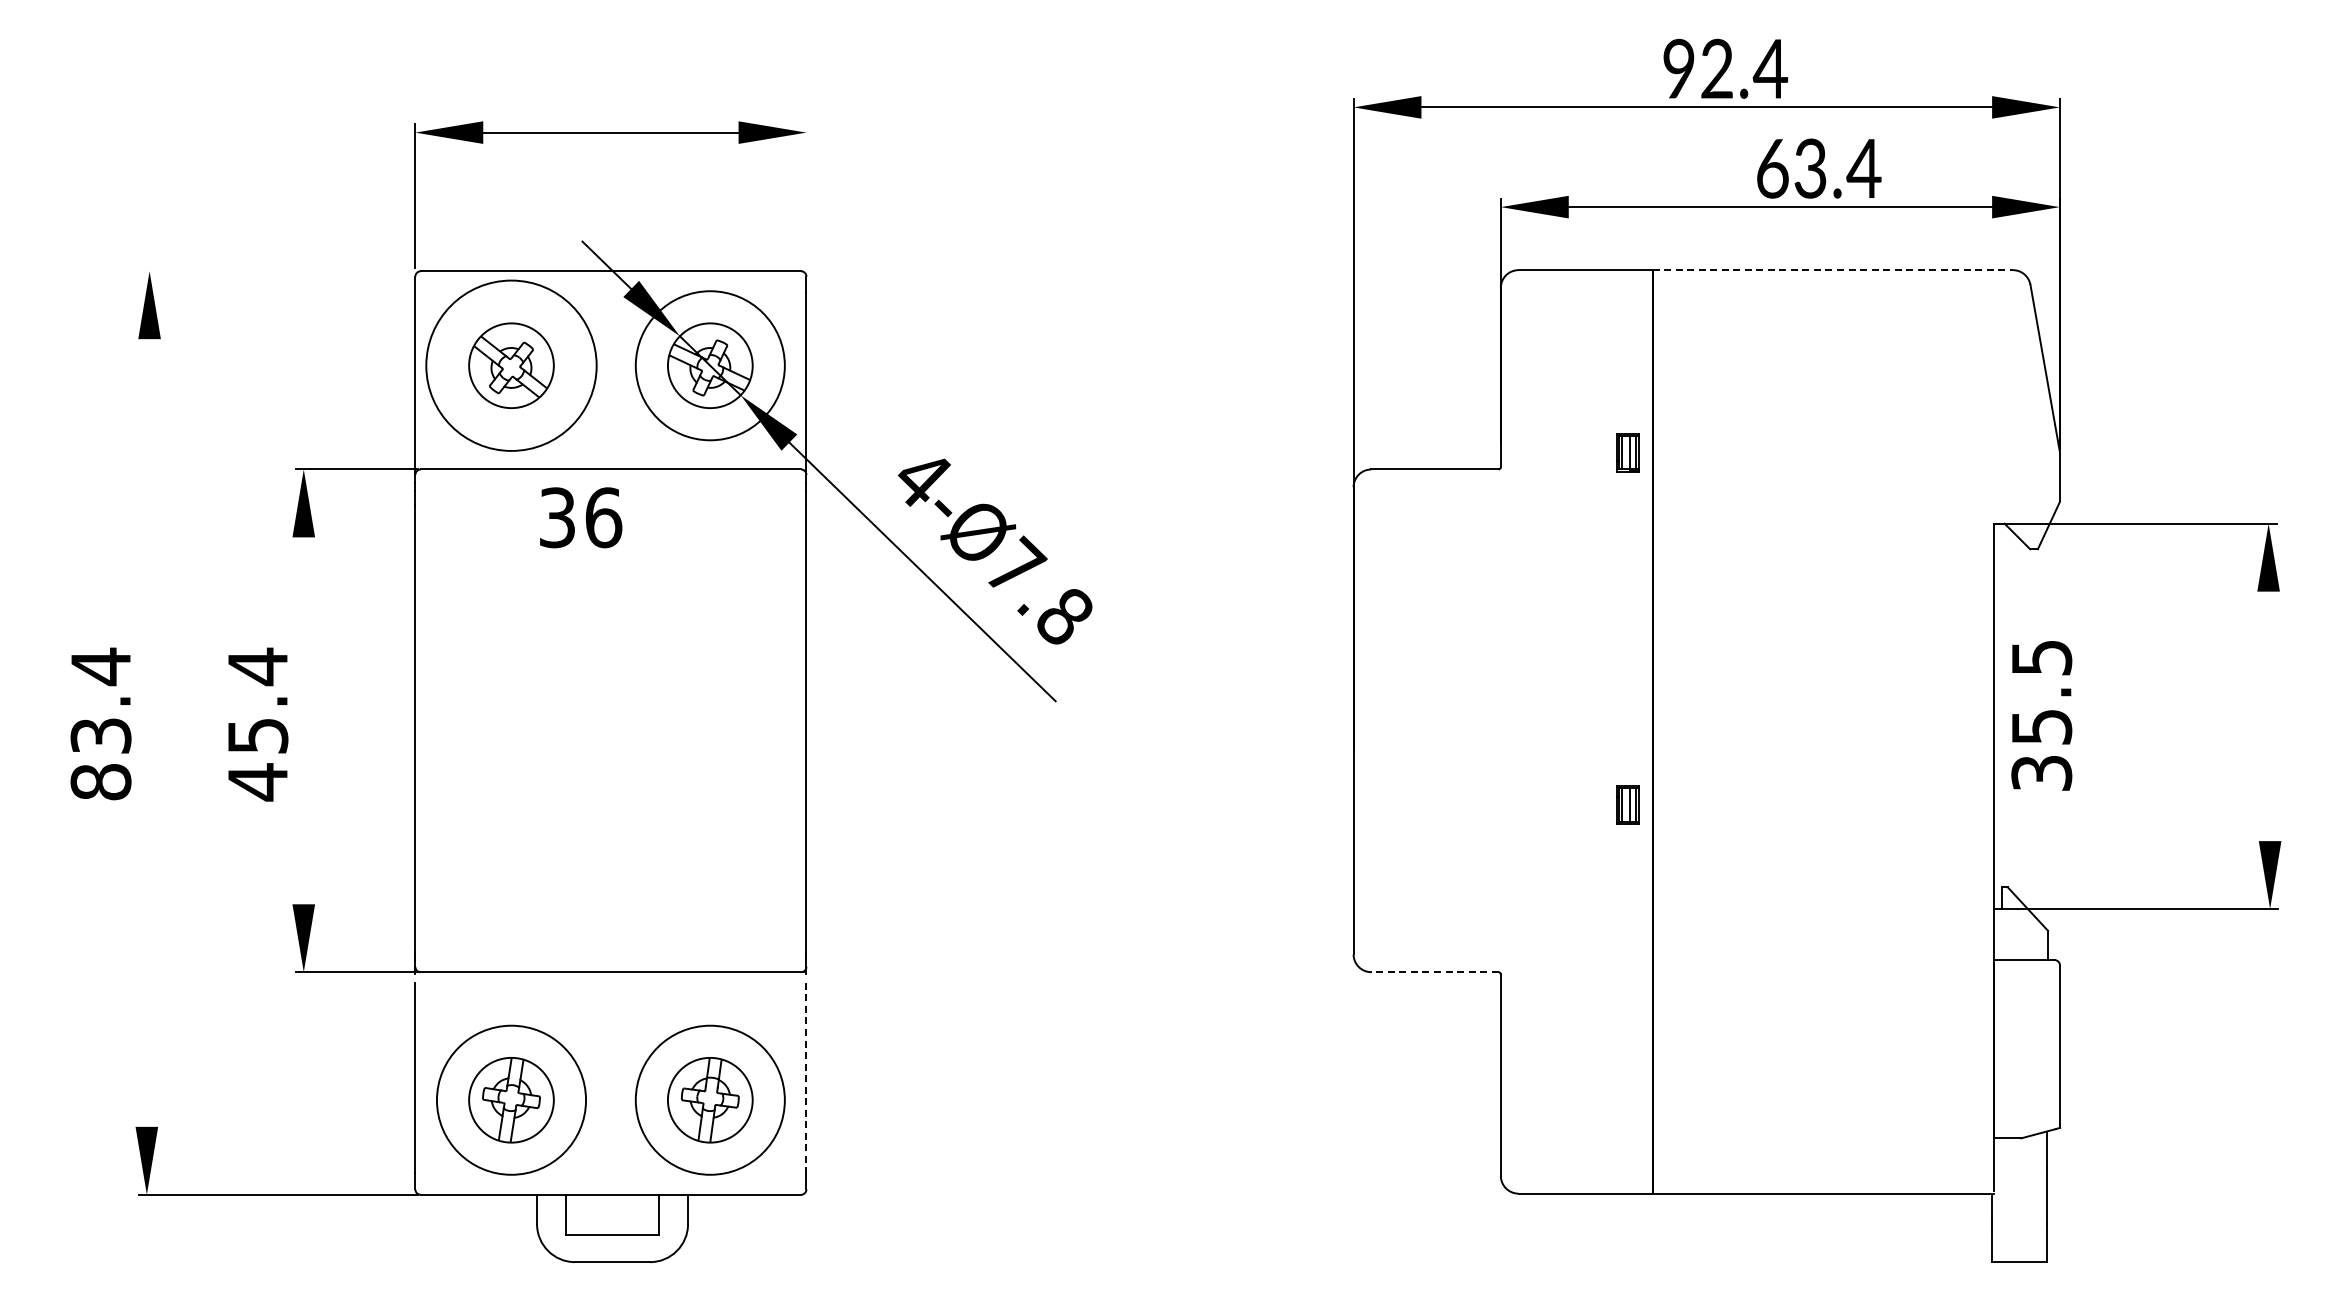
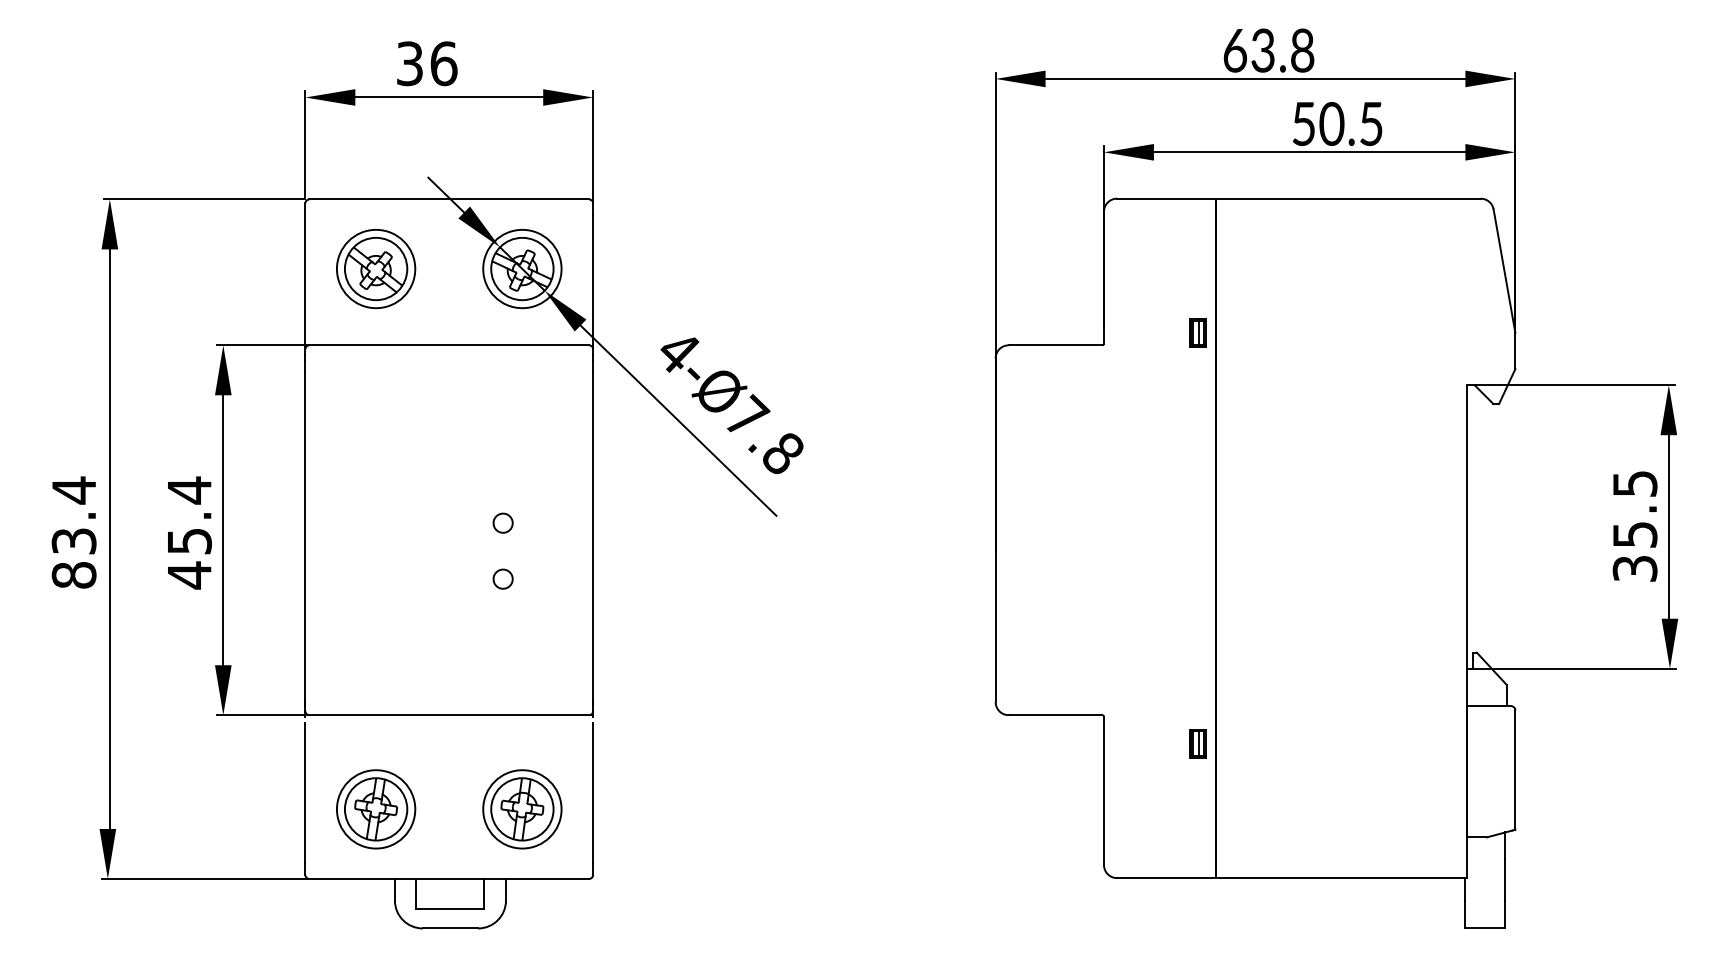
text: (1725, 68) -> (1269, 50), 92.4 -> 63.8
text: (1819, 168) -> (1338, 123), 63.4 -> 50.5
line: (806, 198) -> (593, 145), added
line: (1833, 270) -> (1348, 198), dashed -> solid
line: (278, 271) -> (204, 199), added
circle: (511, 365) -> (376, 268), size x0.62
circle: (710, 365) -> (522, 268), size x0.71
text: (581, 517) -> (427, 63), moved
part: (684, 711) -> (503, 523), added
text: (2041, 715) -> (1634, 526), moved
line: (303, 724) -> (223, 532), added
line: (149, 735) -> (109, 541), added
line: (2268, 741) -> (1668, 545), added
part: (684, 787) -> (503, 579), added
part: (1627, 804) -> (1197, 743), moved
line: (1434, 972) -> (1055, 715), dashed -> solid
line: (806, 1078) -> (593, 793), dashed -> solid
circle: (511, 1100) -> (376, 809), size x0.71
circle: (710, 1100) -> (522, 809), size x0.71

